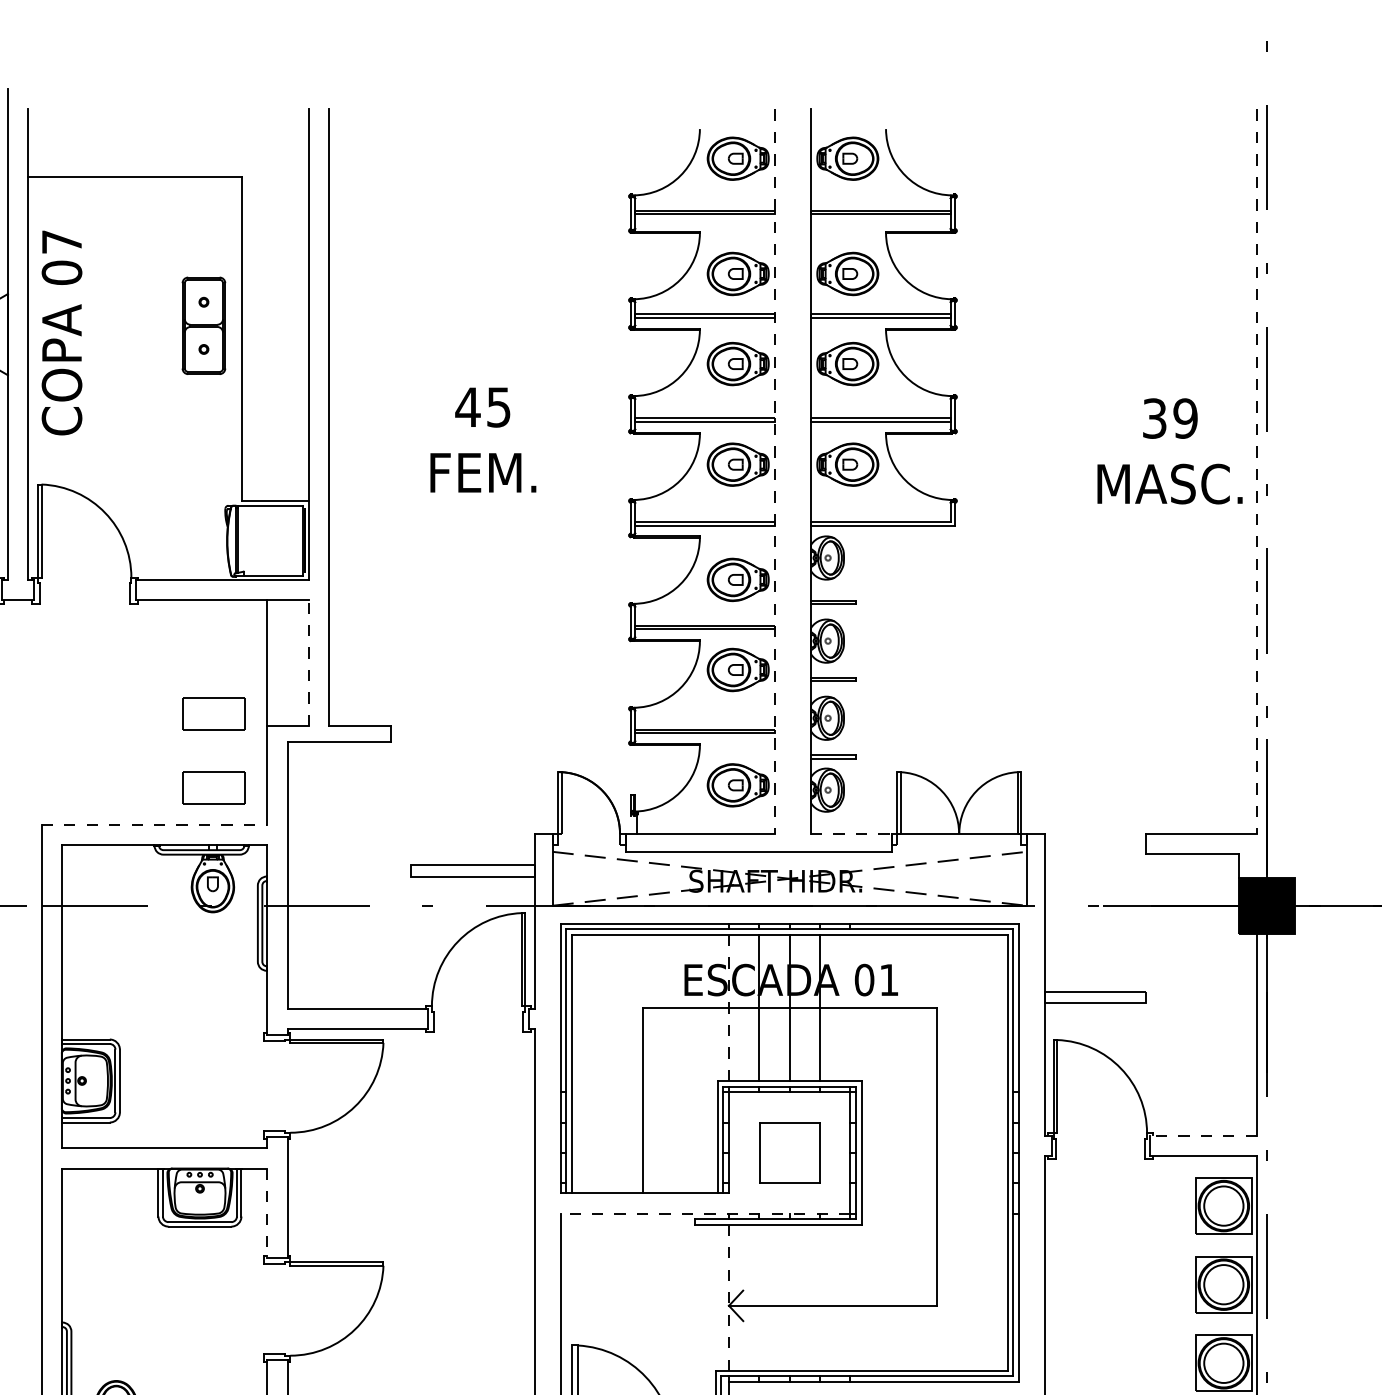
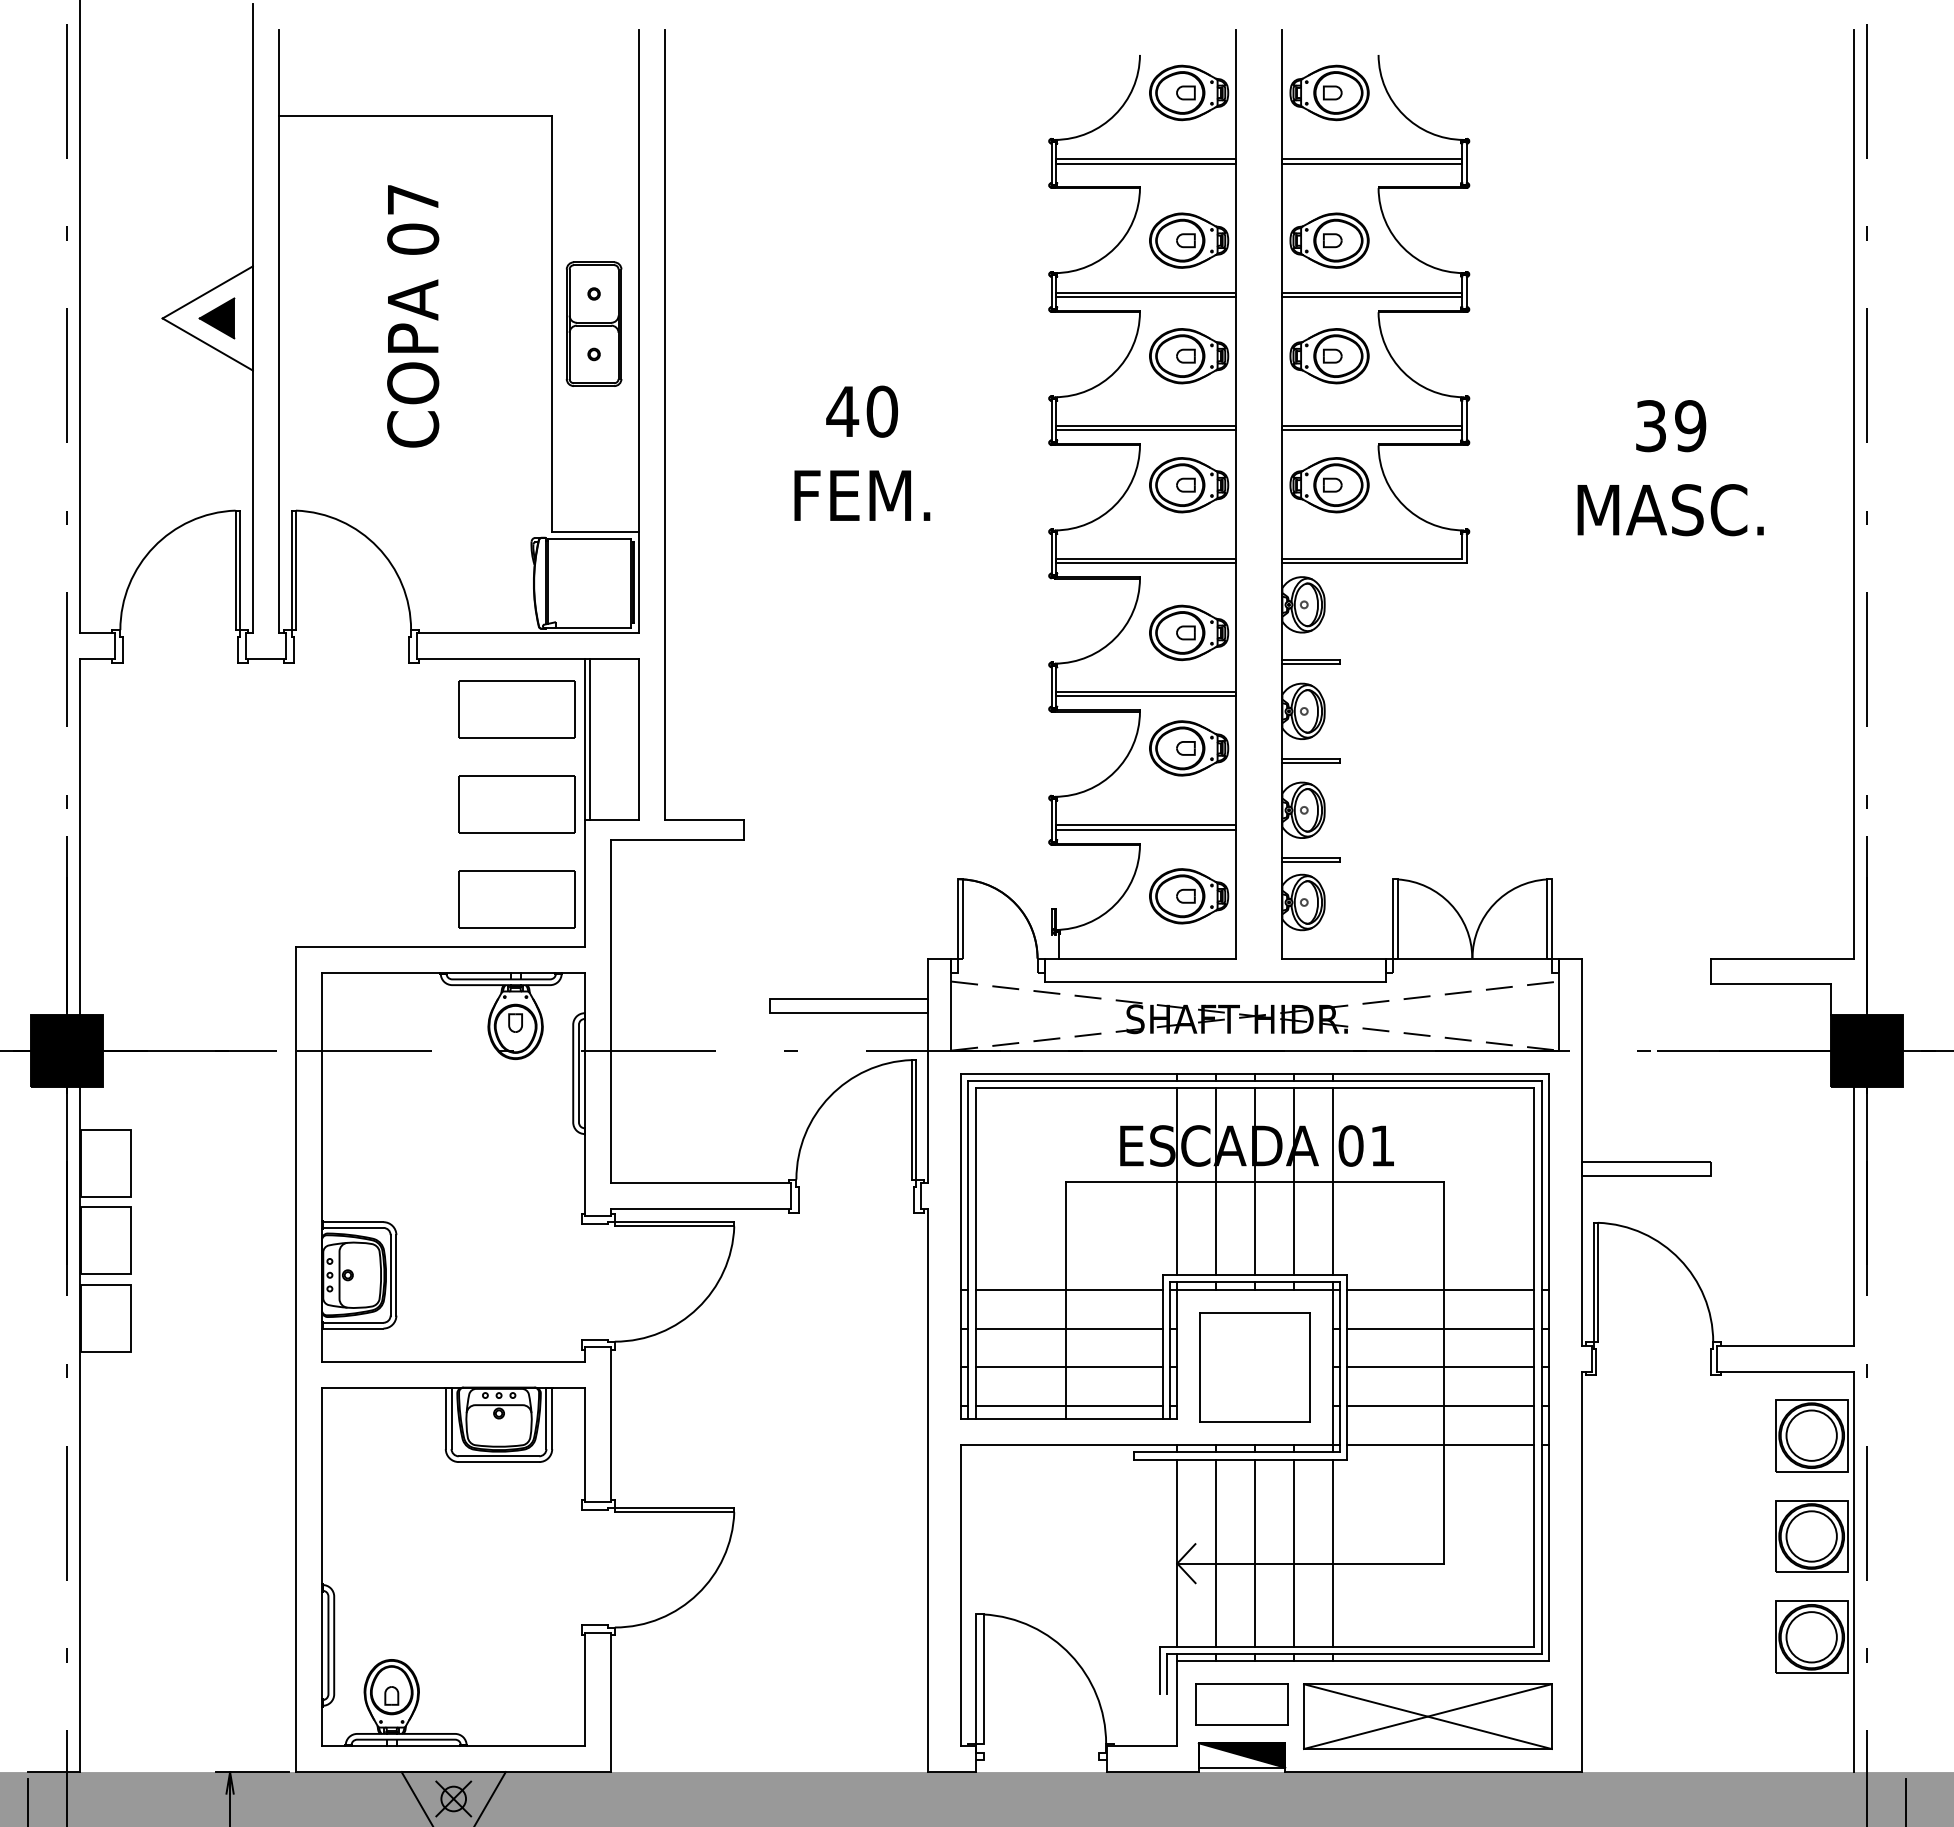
part: (203, 325) -> (593, 323), moved
text: (62, 333) -> (413, 316), moved
text: (499, 407) -> (882, 411), 45 -> 40
text: (1169, 451) -> (1670, 468), moved
line: (775, 471) -> (1236, 494), dashed -> solid
line: (1257, 471) -> (1854, 494), dashed -> solid
part: (213, 639) -> (516, 709), added
line: (270, 663) -> (589, 739), added
line: (308, 663) -> (638, 739), dashed -> solid
part: (213, 713) -> (516, 804), size x1.43
part: (213, 787) -> (516, 899), size x1.43
line: (154, 825) -> (440, 947), dashed -> solid
line: (851, 833) -> (1334, 958), dashed -> solid
line: (729, 1007) -> (1177, 1181), dashed -> solid
line: (850, 1007) -> (1332, 1181), added
line: (644, 1092) -> (1068, 1289), added
line: (934, 1092) -> (1440, 1289), added
line: (644, 1122) -> (1068, 1328), added
line: (934, 1122) -> (1440, 1328), added
line: (1203, 1135) -> (1785, 1345), dashed -> solid
line: (644, 1152) -> (1068, 1367), added
part: (789, 1152) -> (1254, 1367), size x1.43
line: (934, 1152) -> (1440, 1367), added
line: (644, 1183) -> (1068, 1406), added
line: (934, 1183) -> (1440, 1406), added
line: (267, 1213) -> (585, 1445), dashed -> solid
line: (705, 1213) -> (1147, 1445), dashed -> solid
line: (934, 1213) -> (1440, 1445), added
line: (729, 1297) -> (1177, 1553), dashed -> solid
line: (759, 1297) -> (1216, 1552), added
line: (790, 1297) -> (1255, 1552), added
line: (819, 1297) -> (1293, 1552), added
line: (850, 1297) -> (1332, 1552), added

